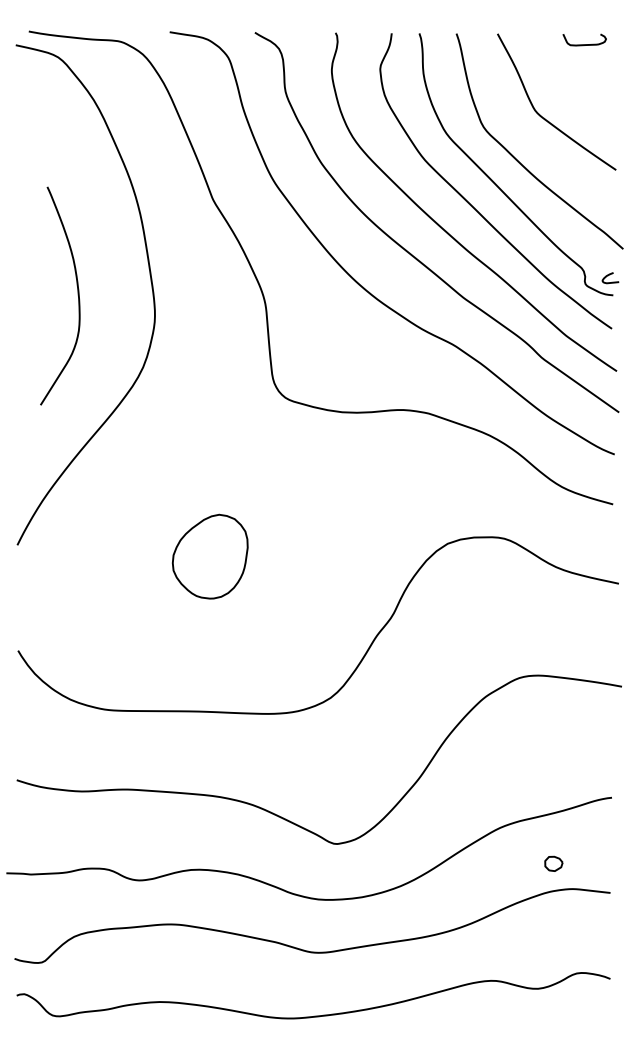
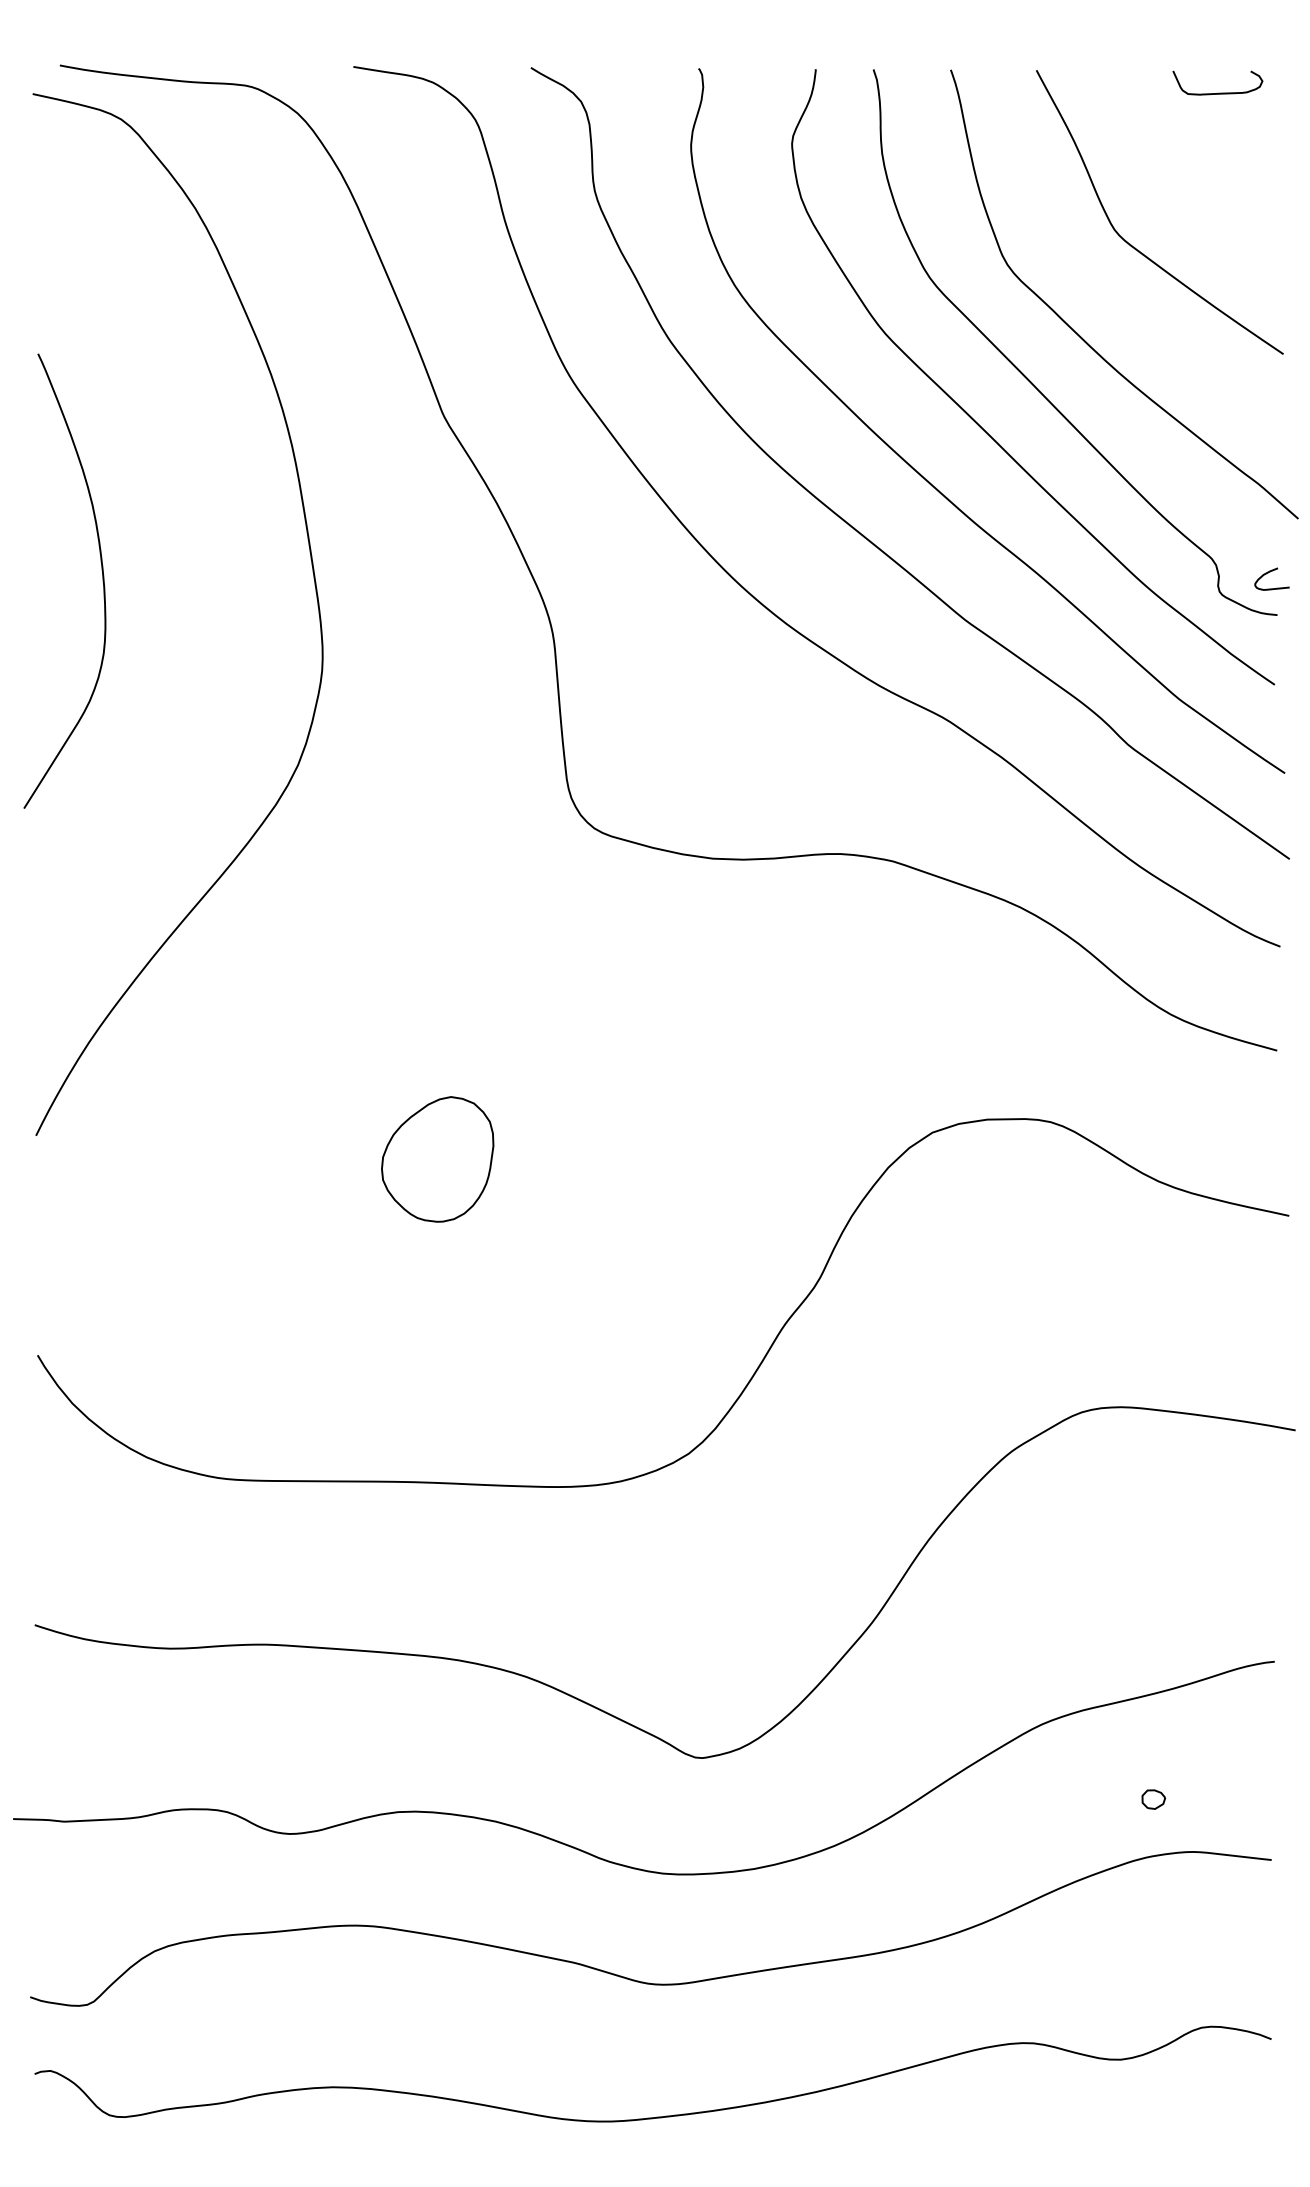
curve: (77, 295) -> (100, 579), moved
part: (209, 556) -> (436, 1159), size x0.71
part: (553, 863) -> (1152, 1798), size x0.62

